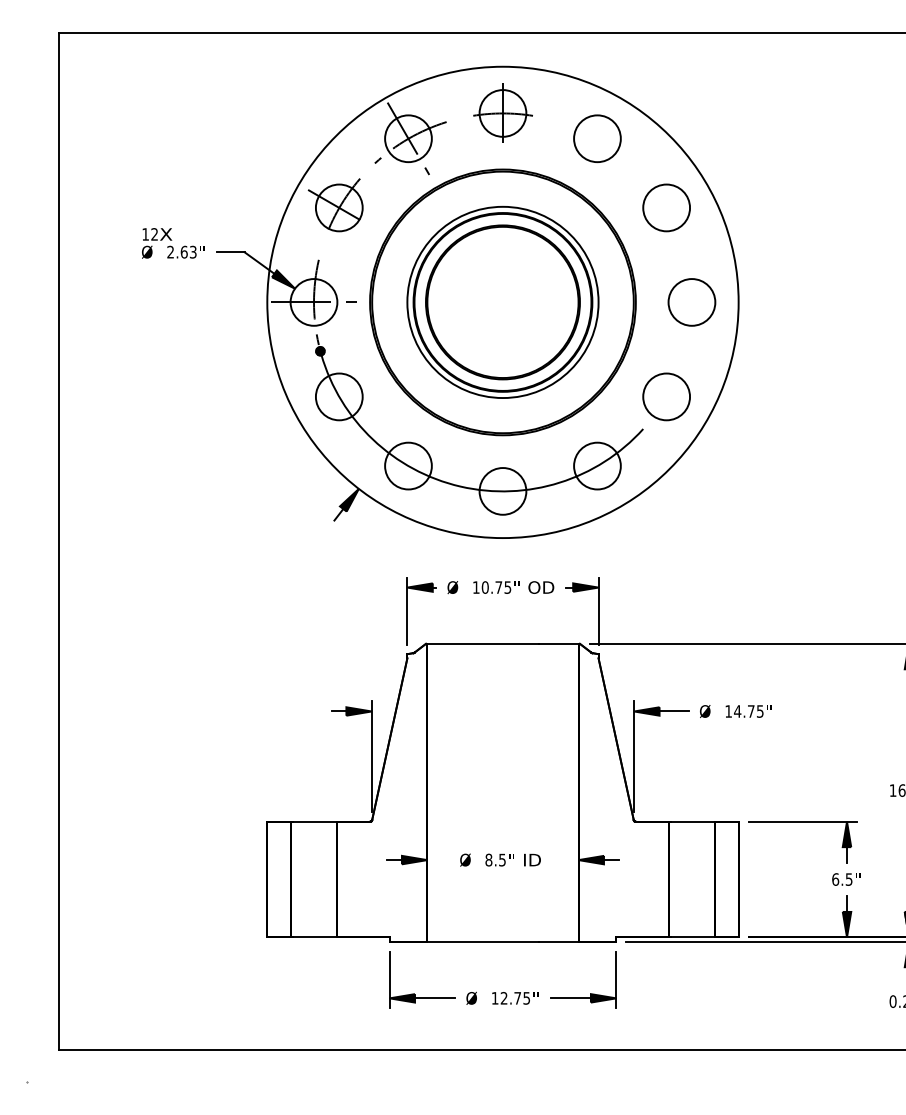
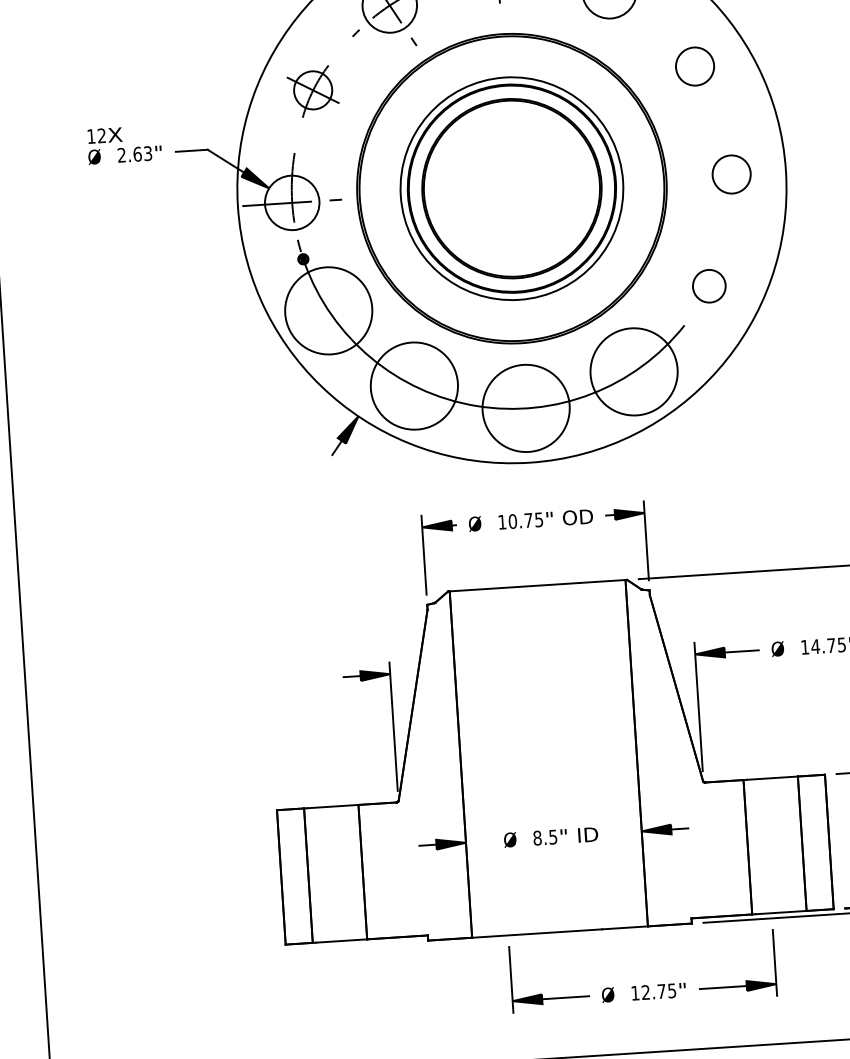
part: (335, 205) -> (309, 88), size x0.7
circle: (666, 207) -> (694, 66), size x0.7
circle: (691, 302) -> (731, 174), size x0.7
circle: (338, 396) -> (327, 310), size x1.6
circle: (666, 396) -> (709, 285), size x0.6
circle: (408, 465) -> (414, 385), size x1.6
circle: (597, 465) -> (634, 371), size x1.6
circle: (502, 491) -> (525, 408), size x1.6
part: (502, 992) -> (643, 985), moved

